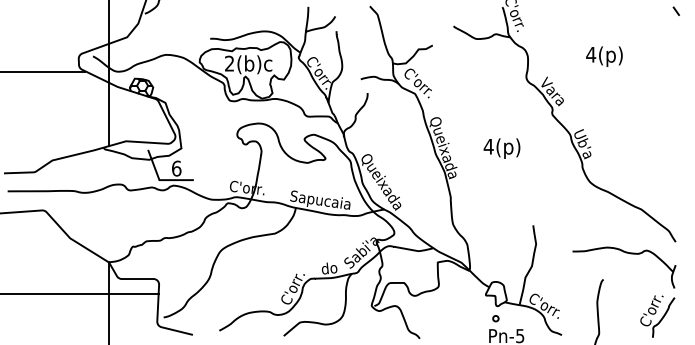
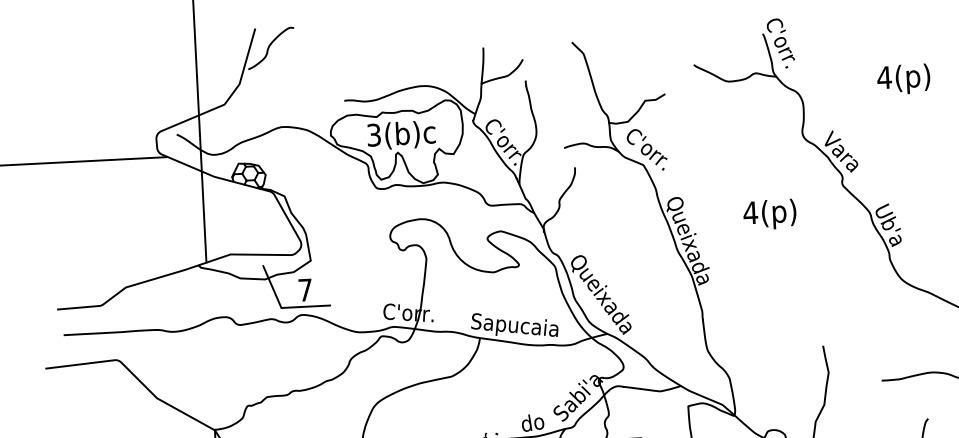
text: (604, 56) -> (903, 79), moved
text: (229, 63) -> (373, 134), 2(b)c -> 3(b)c
text: (501, 148) -> (769, 214), moved
text: (176, 168) -> (305, 289), 6 -> 7

